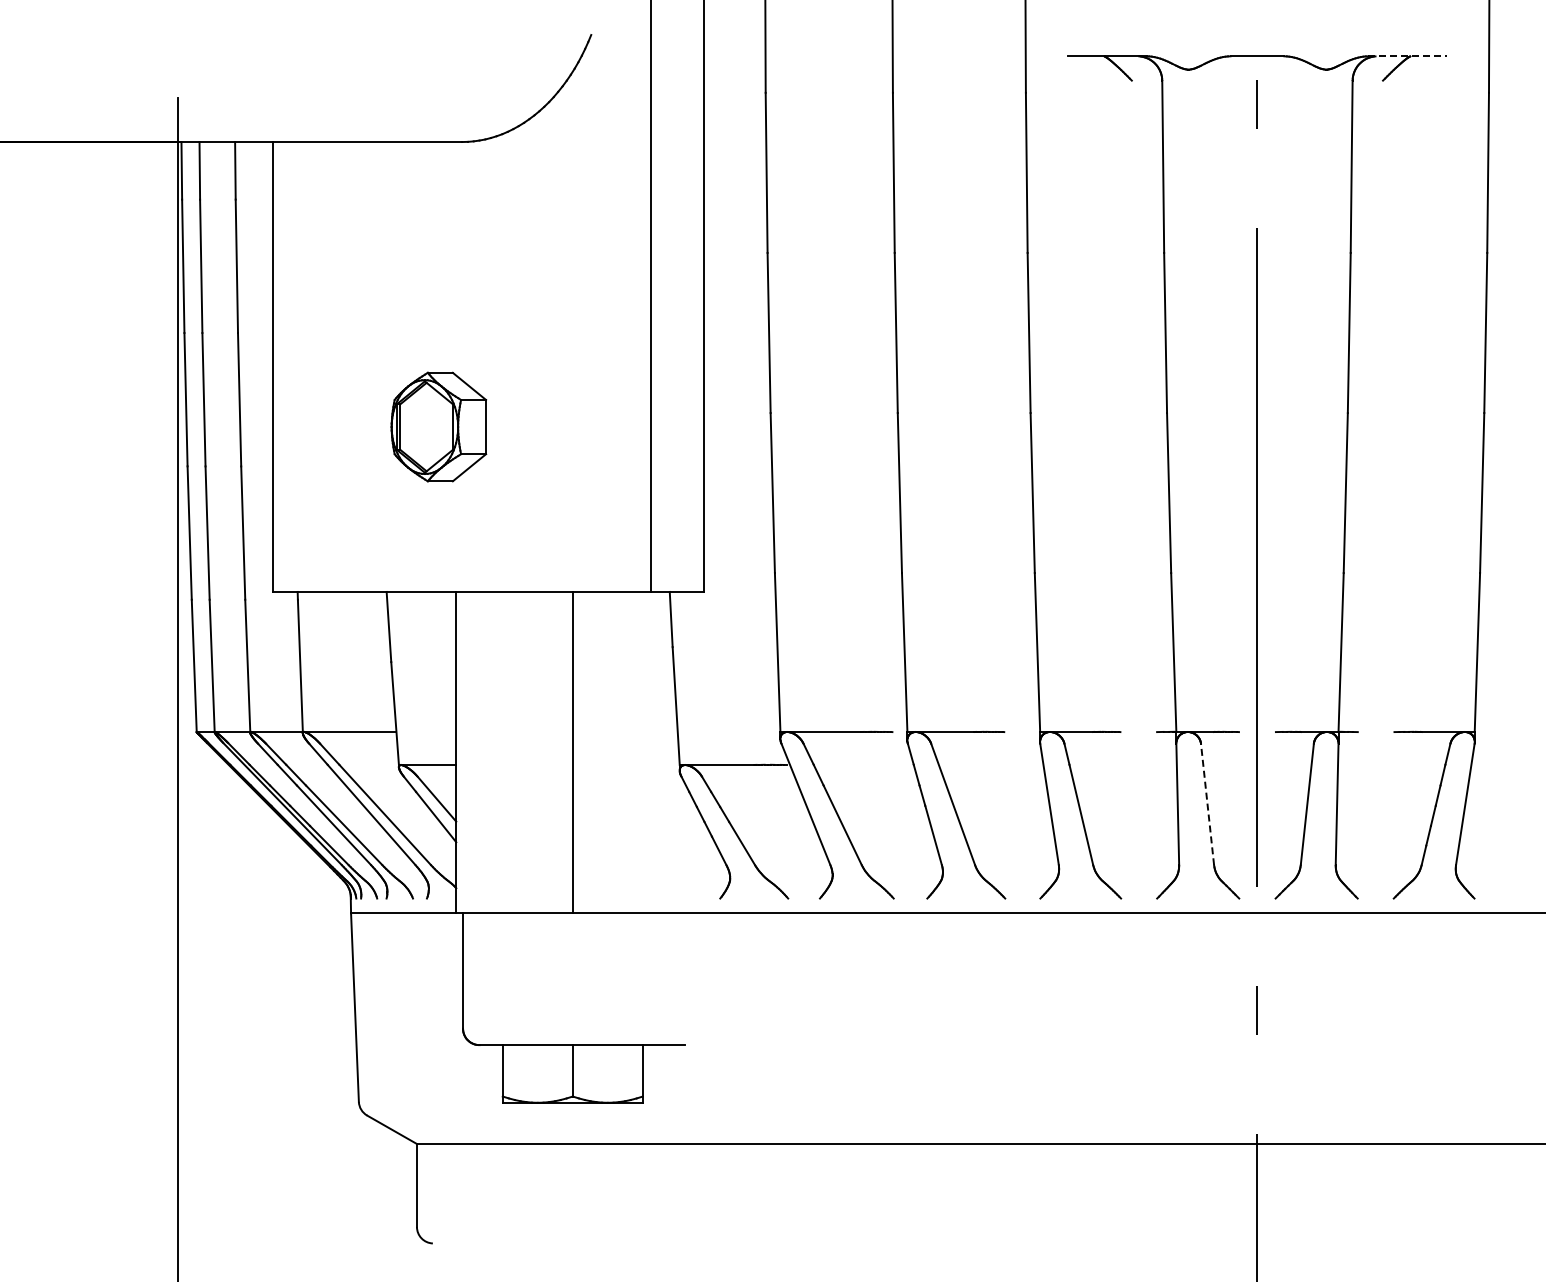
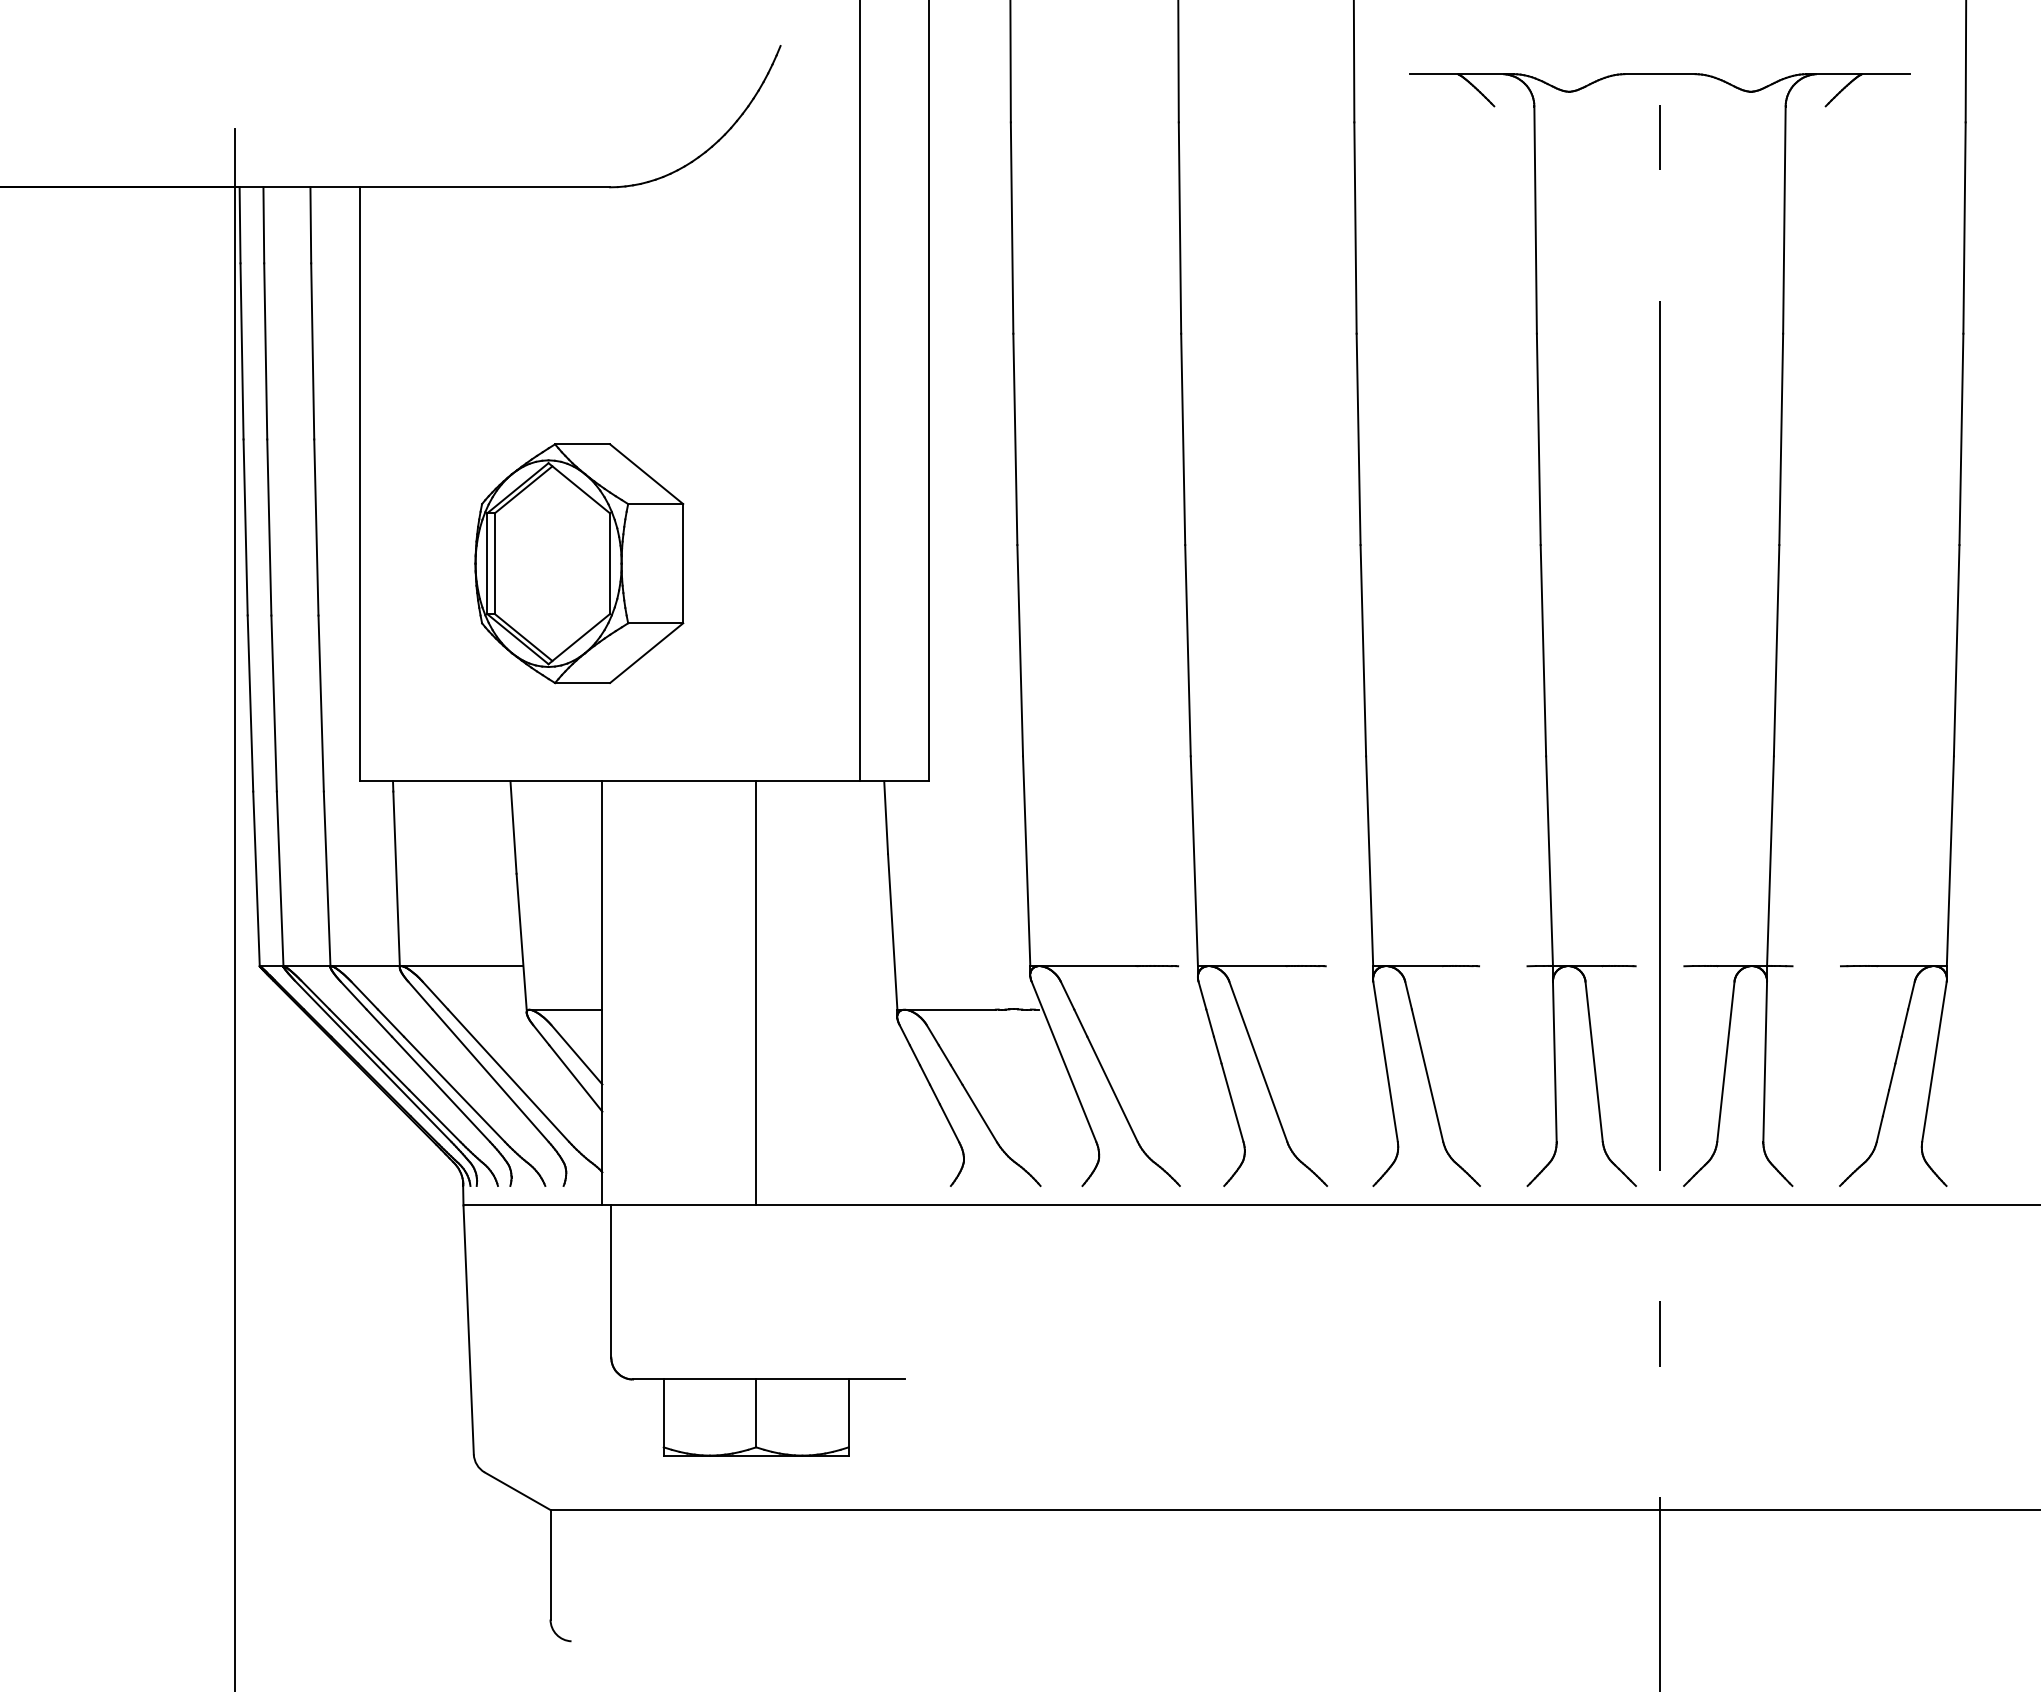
line: (1407, 56) -> (1858, 74), dashed -> solid
part: (438, 426) -> (578, 562), size x1.67
line: (1207, 804) -> (1594, 1061), dashed -> solid

